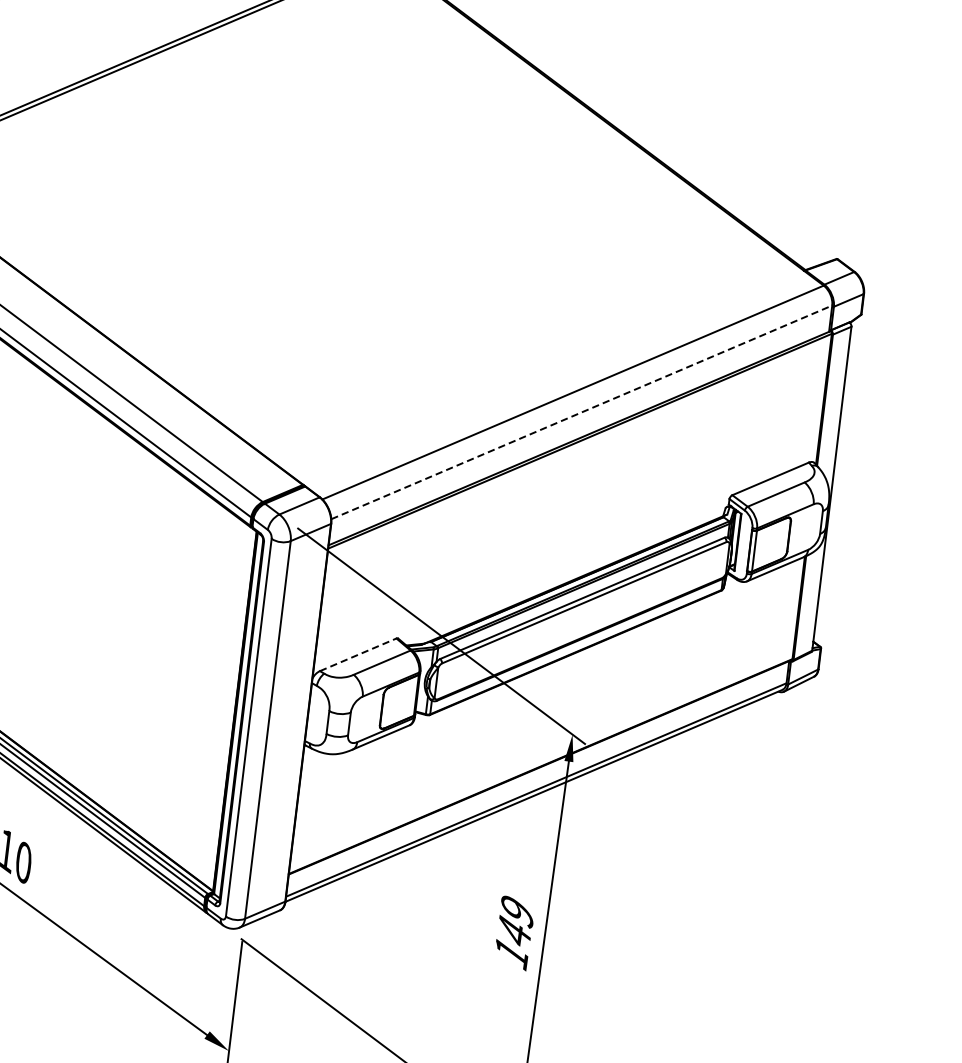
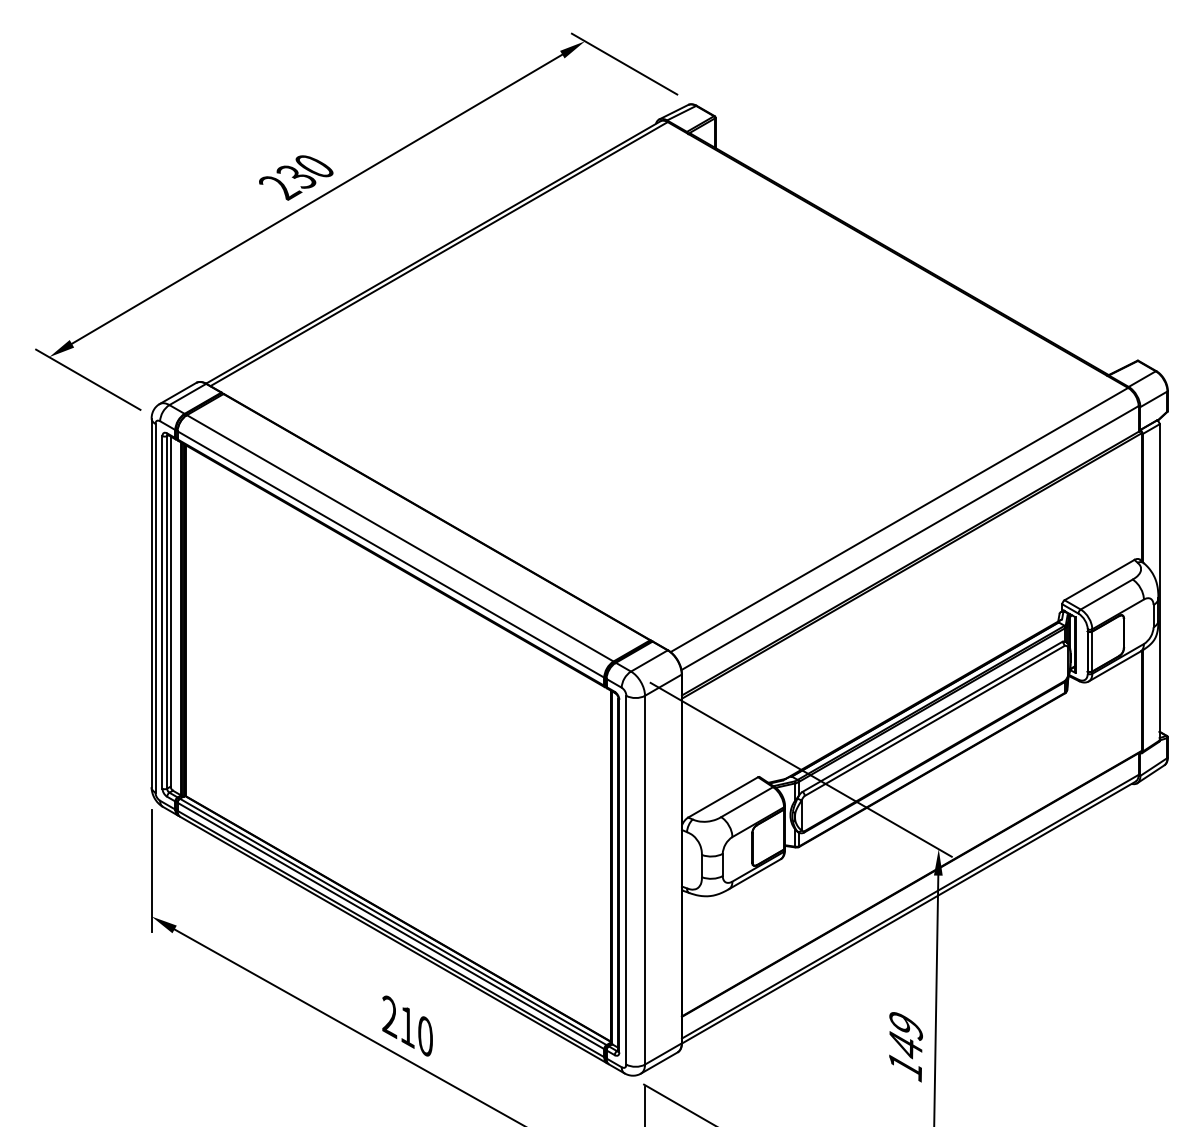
line: (582, 412) -> (910, 538), dashed -> solid
line: (358, 654) -> (723, 797), dashed -> solid

